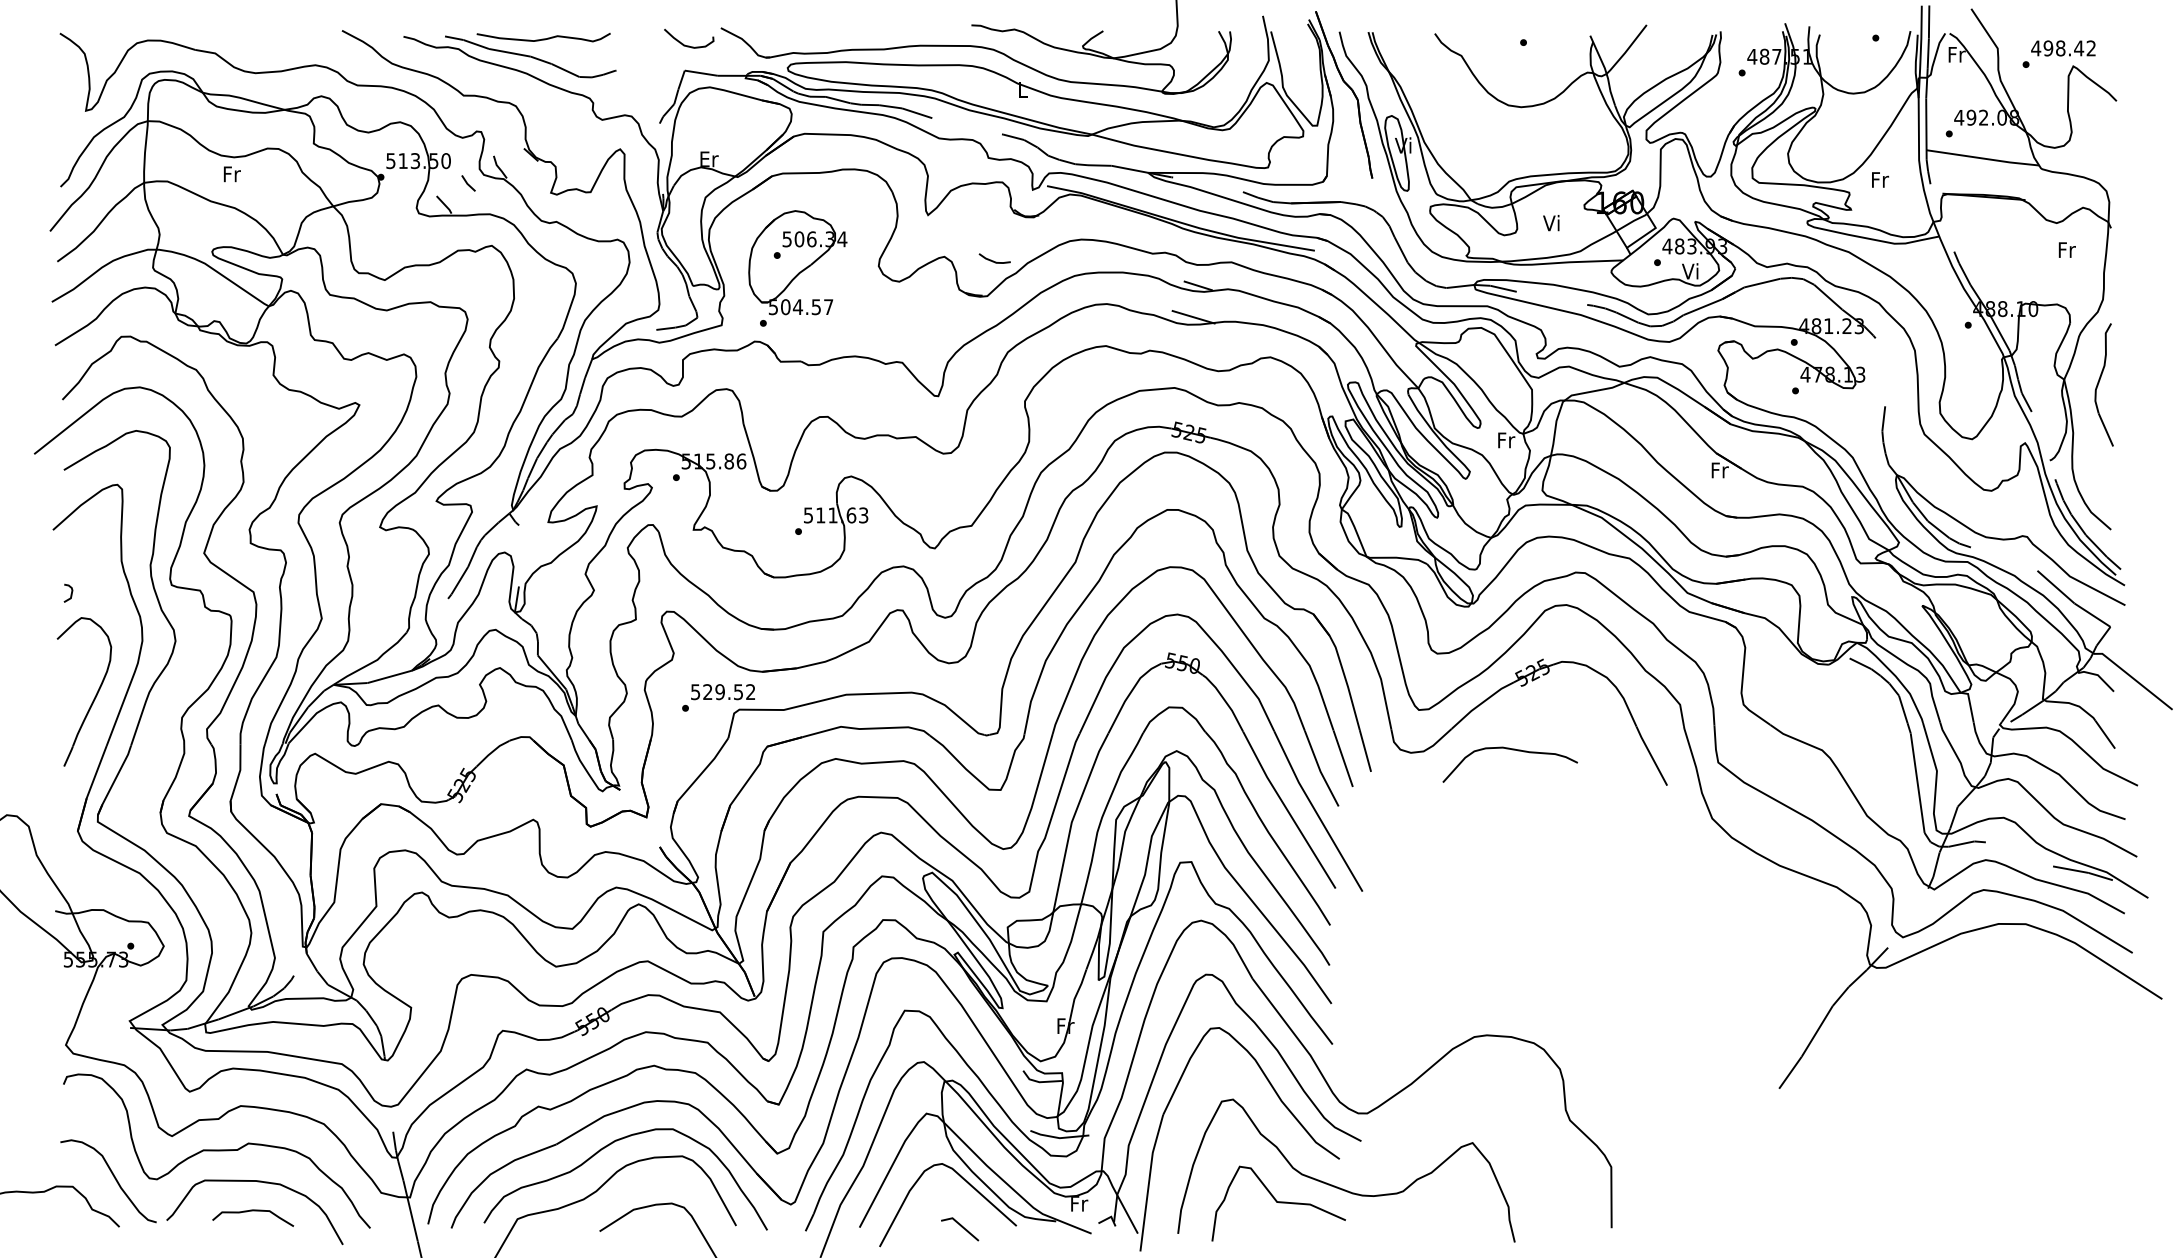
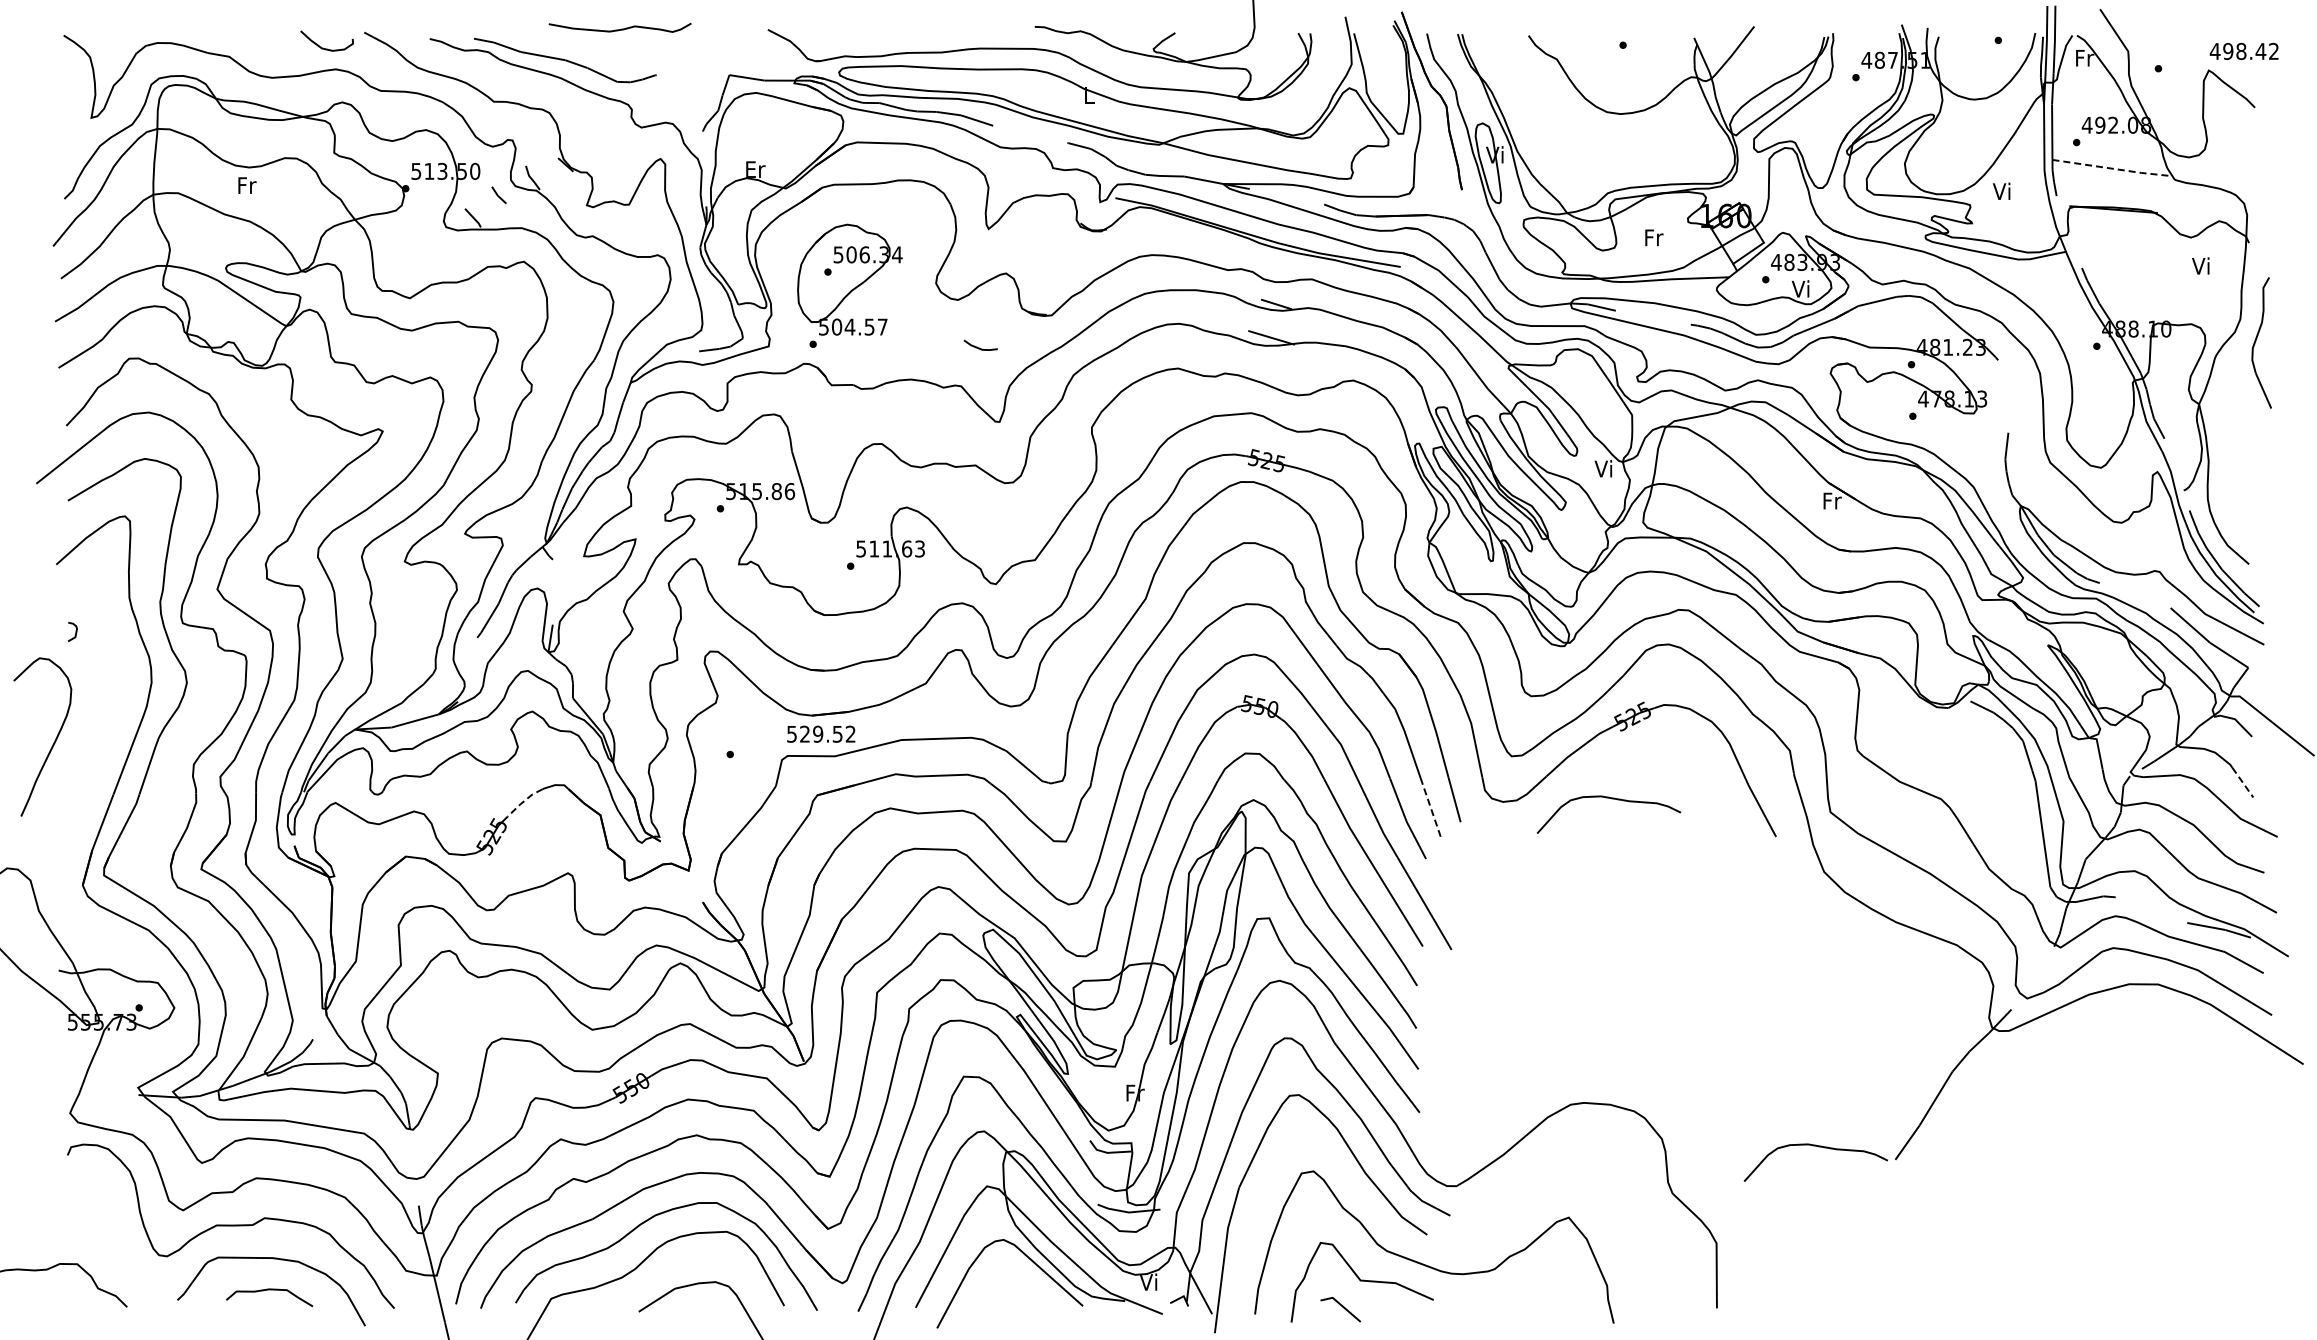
curve: (543, 39) -> (619, 29), moved
curve: (685, 44) -> (323, 47), moved
text: (2062, 47) -> (2243, 50), moved
line: (1983, 158) -> (2113, 168), solid -> dashed
text: (1879, 178) -> (2002, 190), Fr -> Vi
text: (1552, 223) -> (1653, 237), Vi -> Fr
text: (2066, 249) -> (2201, 265), Fr -> Vi
line: (993, 260) -> (979, 347), moved
part: (2104, 384) -> (2261, 342), moved
text: (1506, 439) -> (1604, 468), Fr -> Vi
text: (723, 691) -> (821, 733), moved
part: (94, 697) -> (53, 742), moved
line: (2105, 735) -> (2243, 783), solid -> dashed
line: (491, 752) -> (523, 801), solid -> dashed
line: (1342, 758) -> (1430, 808), solid -> dashed
curve: (1706, 1077) -> (1818, 1147), added
curve: (114, 1178) -> (121, 1255), removed
text: (1079, 1202) -> (1149, 1281), Fr -> Vi
line: (961, 1227) -> (1342, 1307), moved

